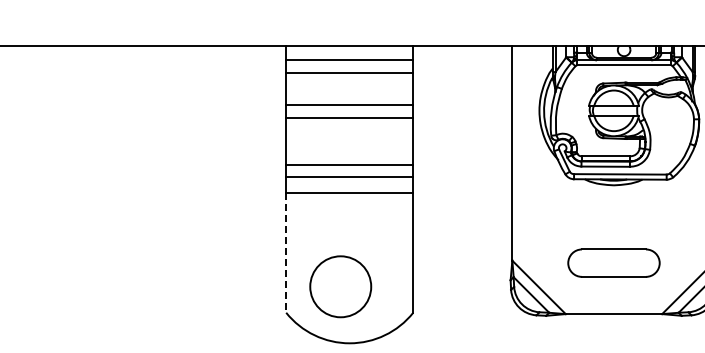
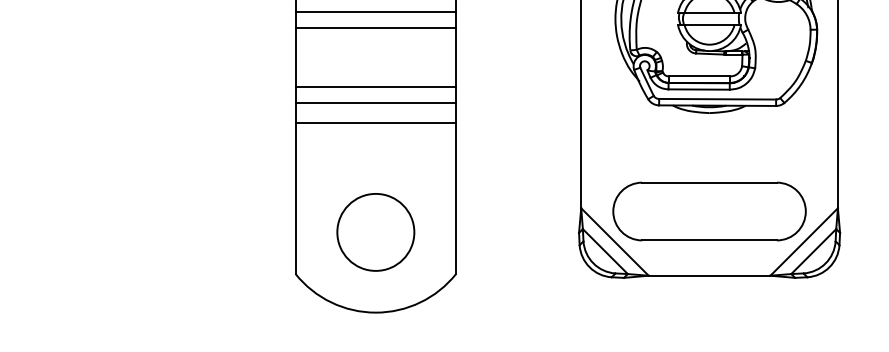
line: (286, 253) -> (295, 199), dashed -> solid
part: (613, 262) -> (708, 210), size x1.67
circle: (340, 286) -> (375, 232), moved

